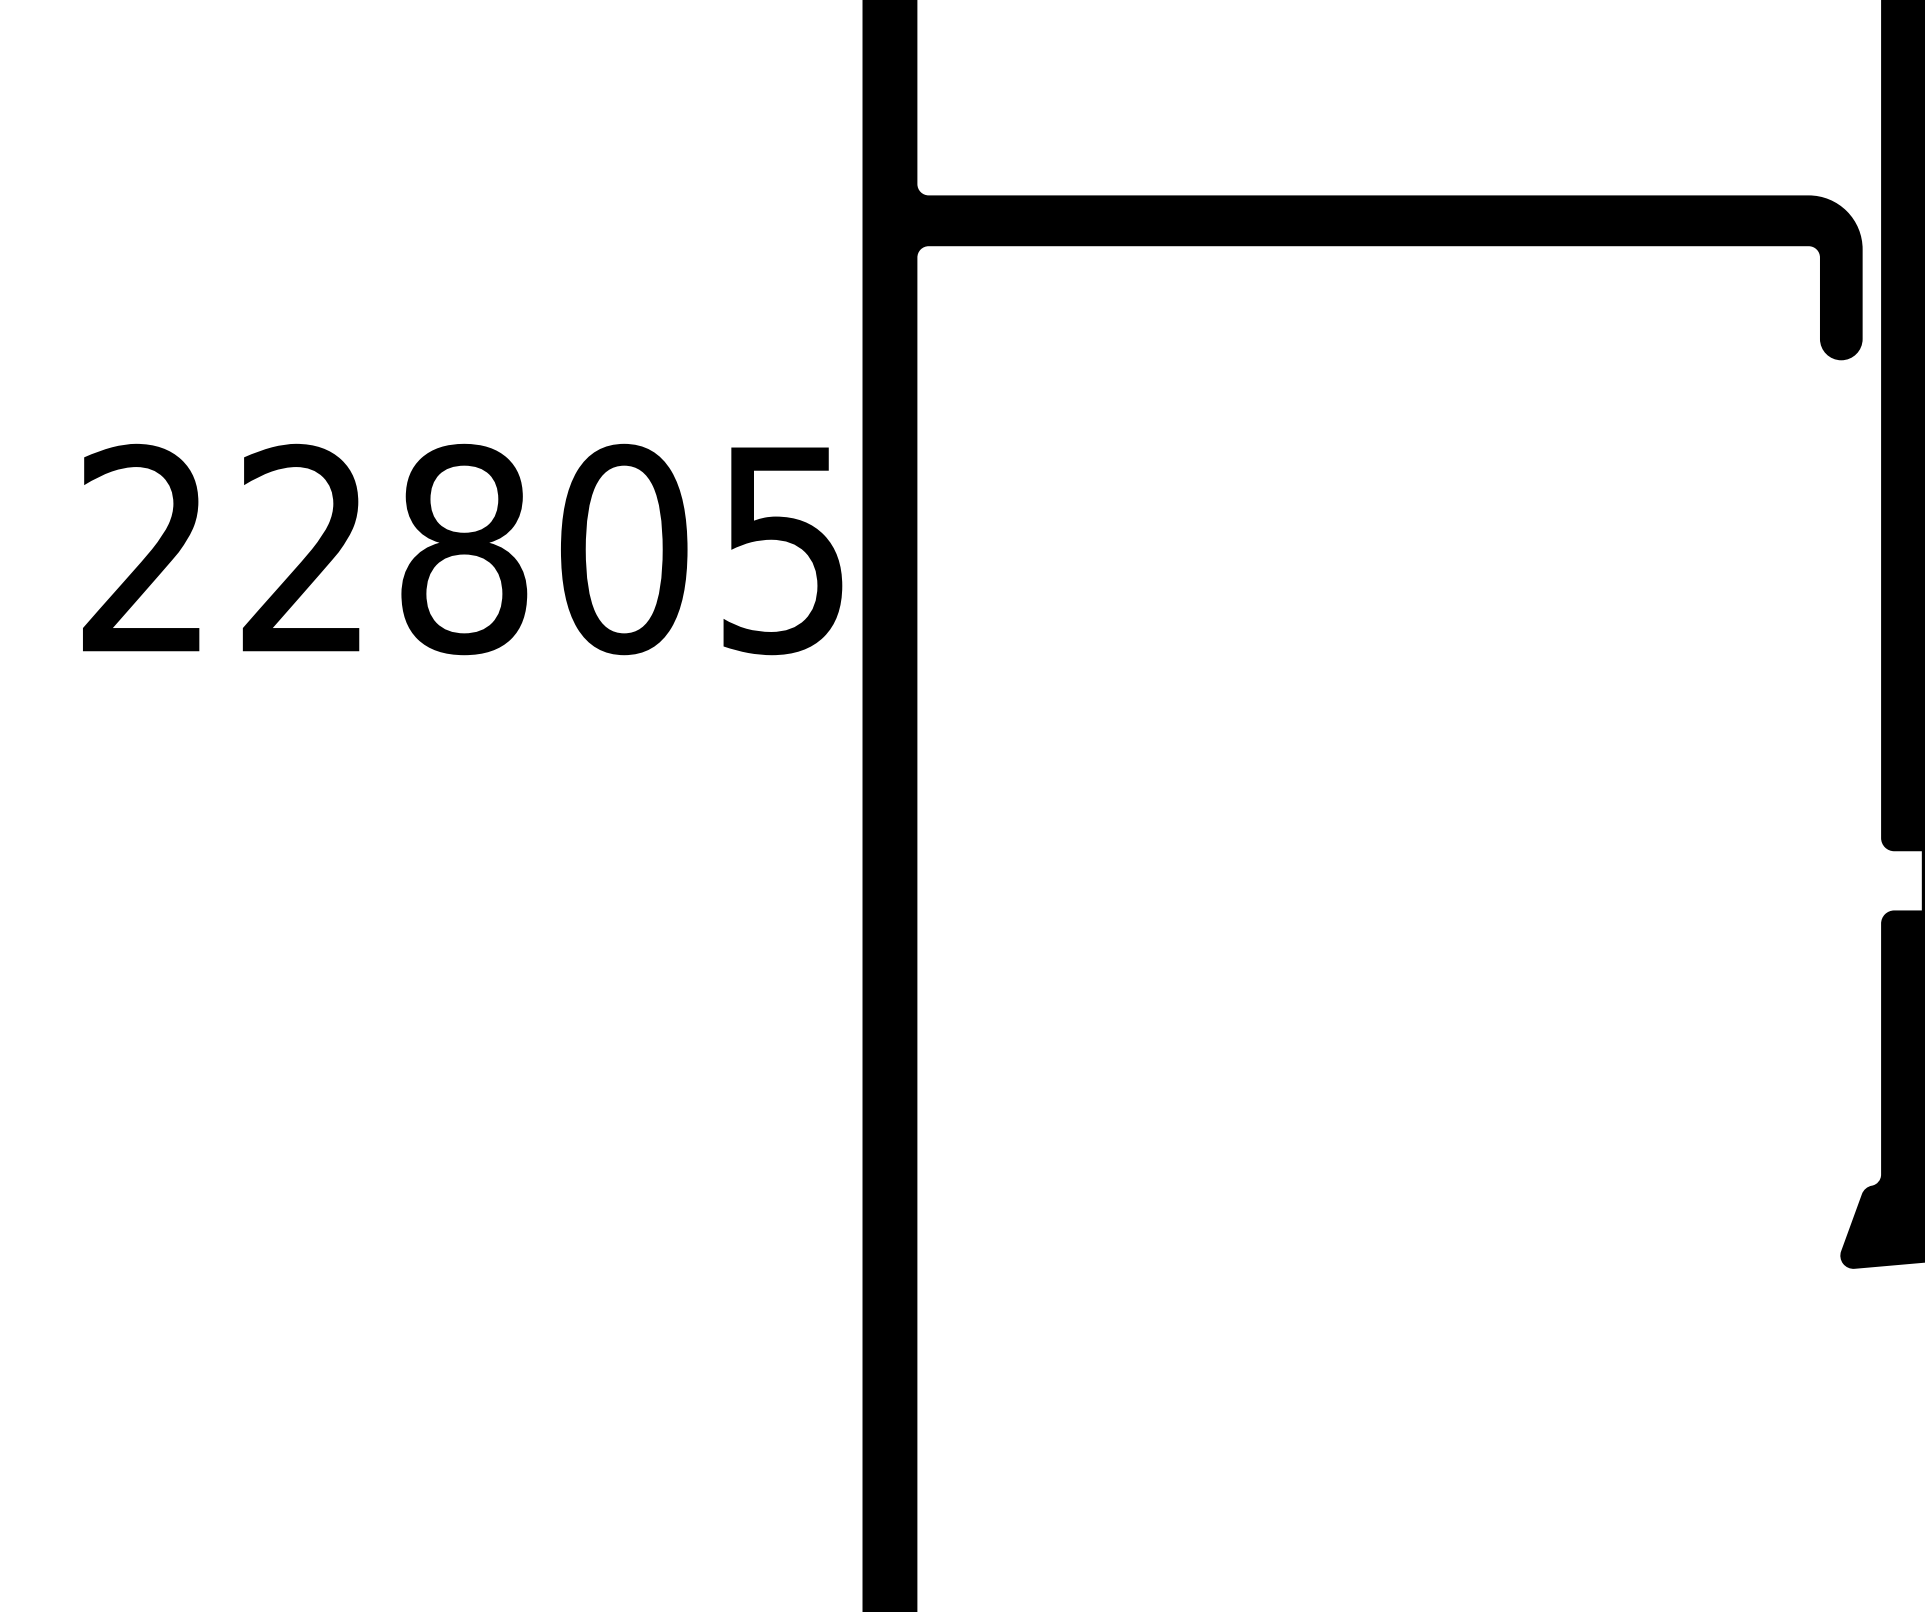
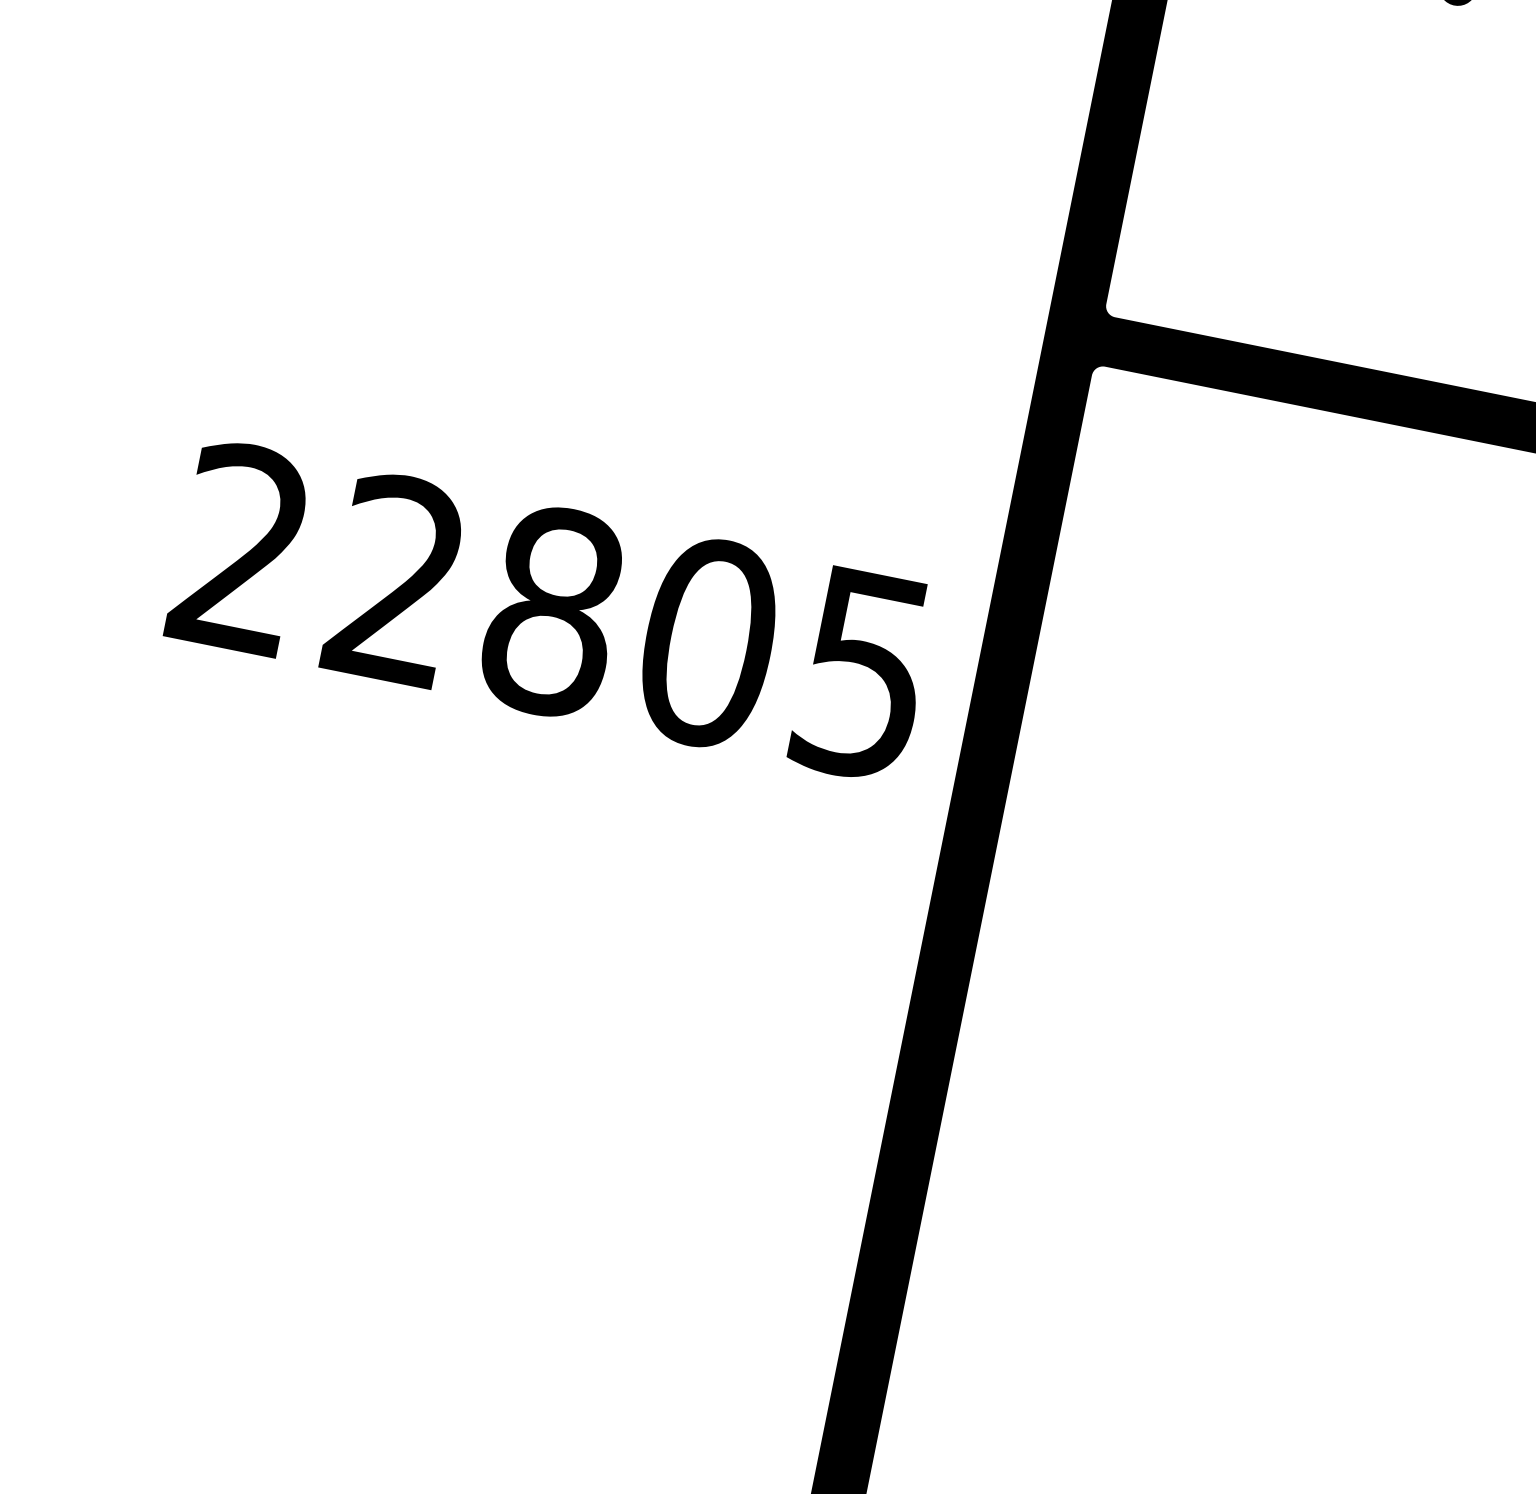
text: (462, 549) -> (551, 611), moved

